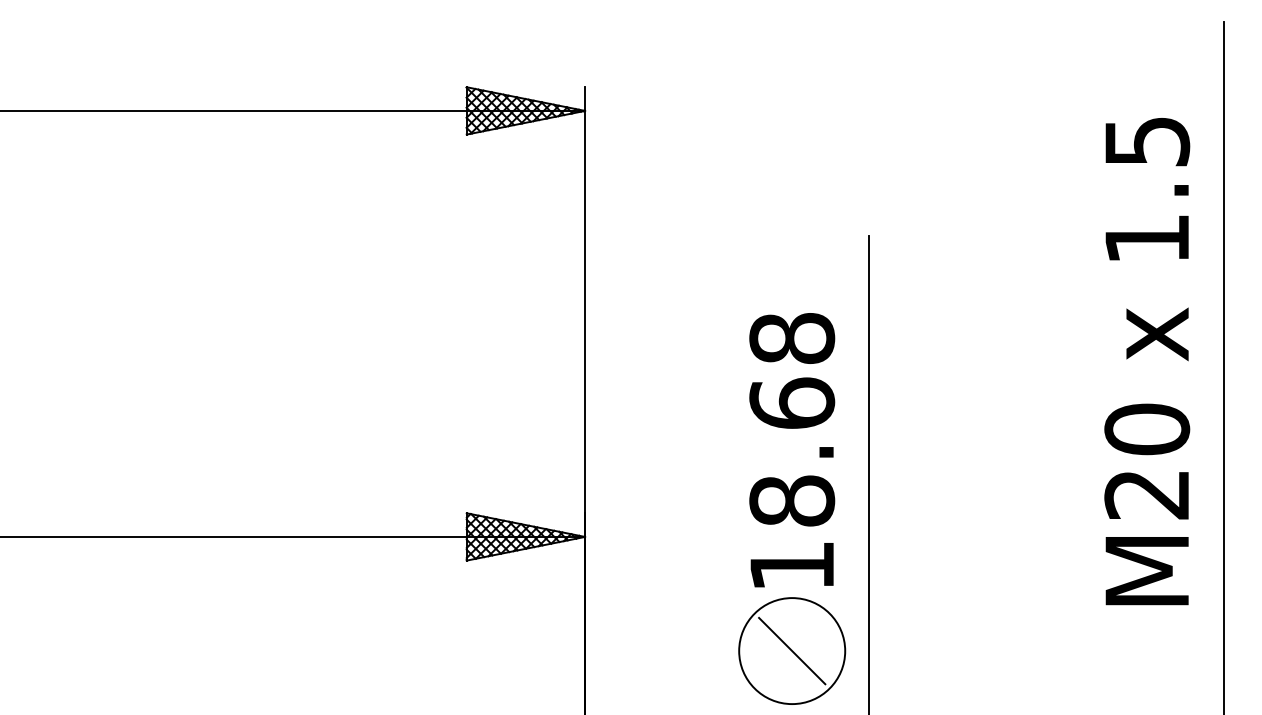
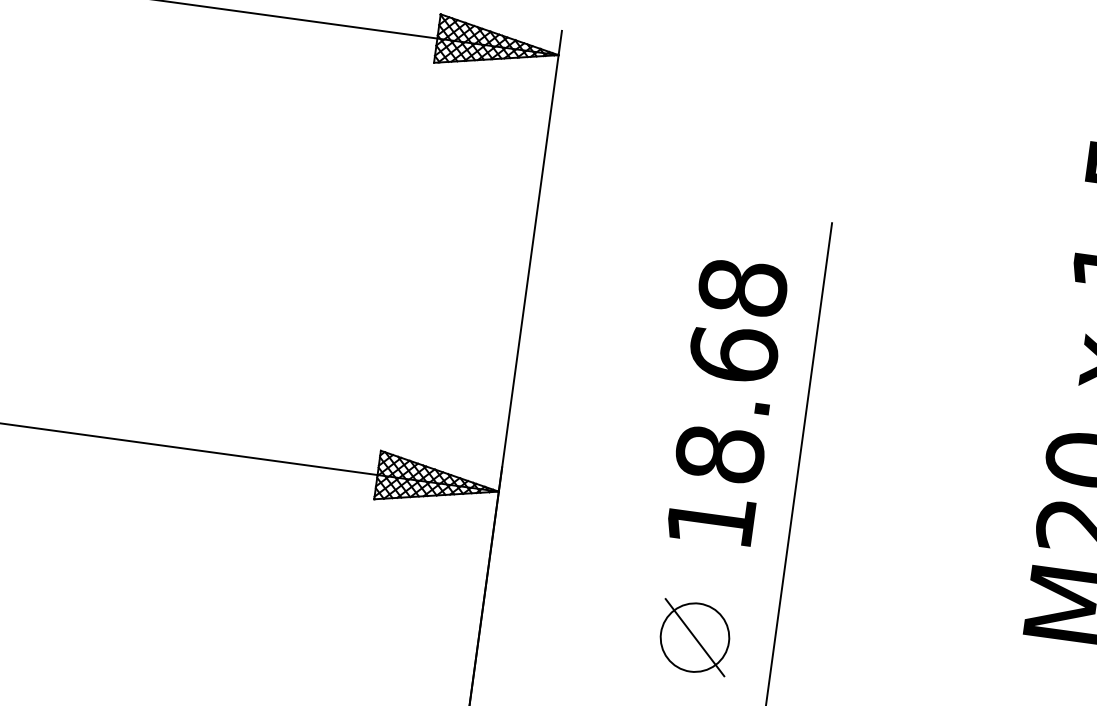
text: (792, 450) -> (727, 402), moved
circle: (792, 650) -> (695, 637), size x0.62

